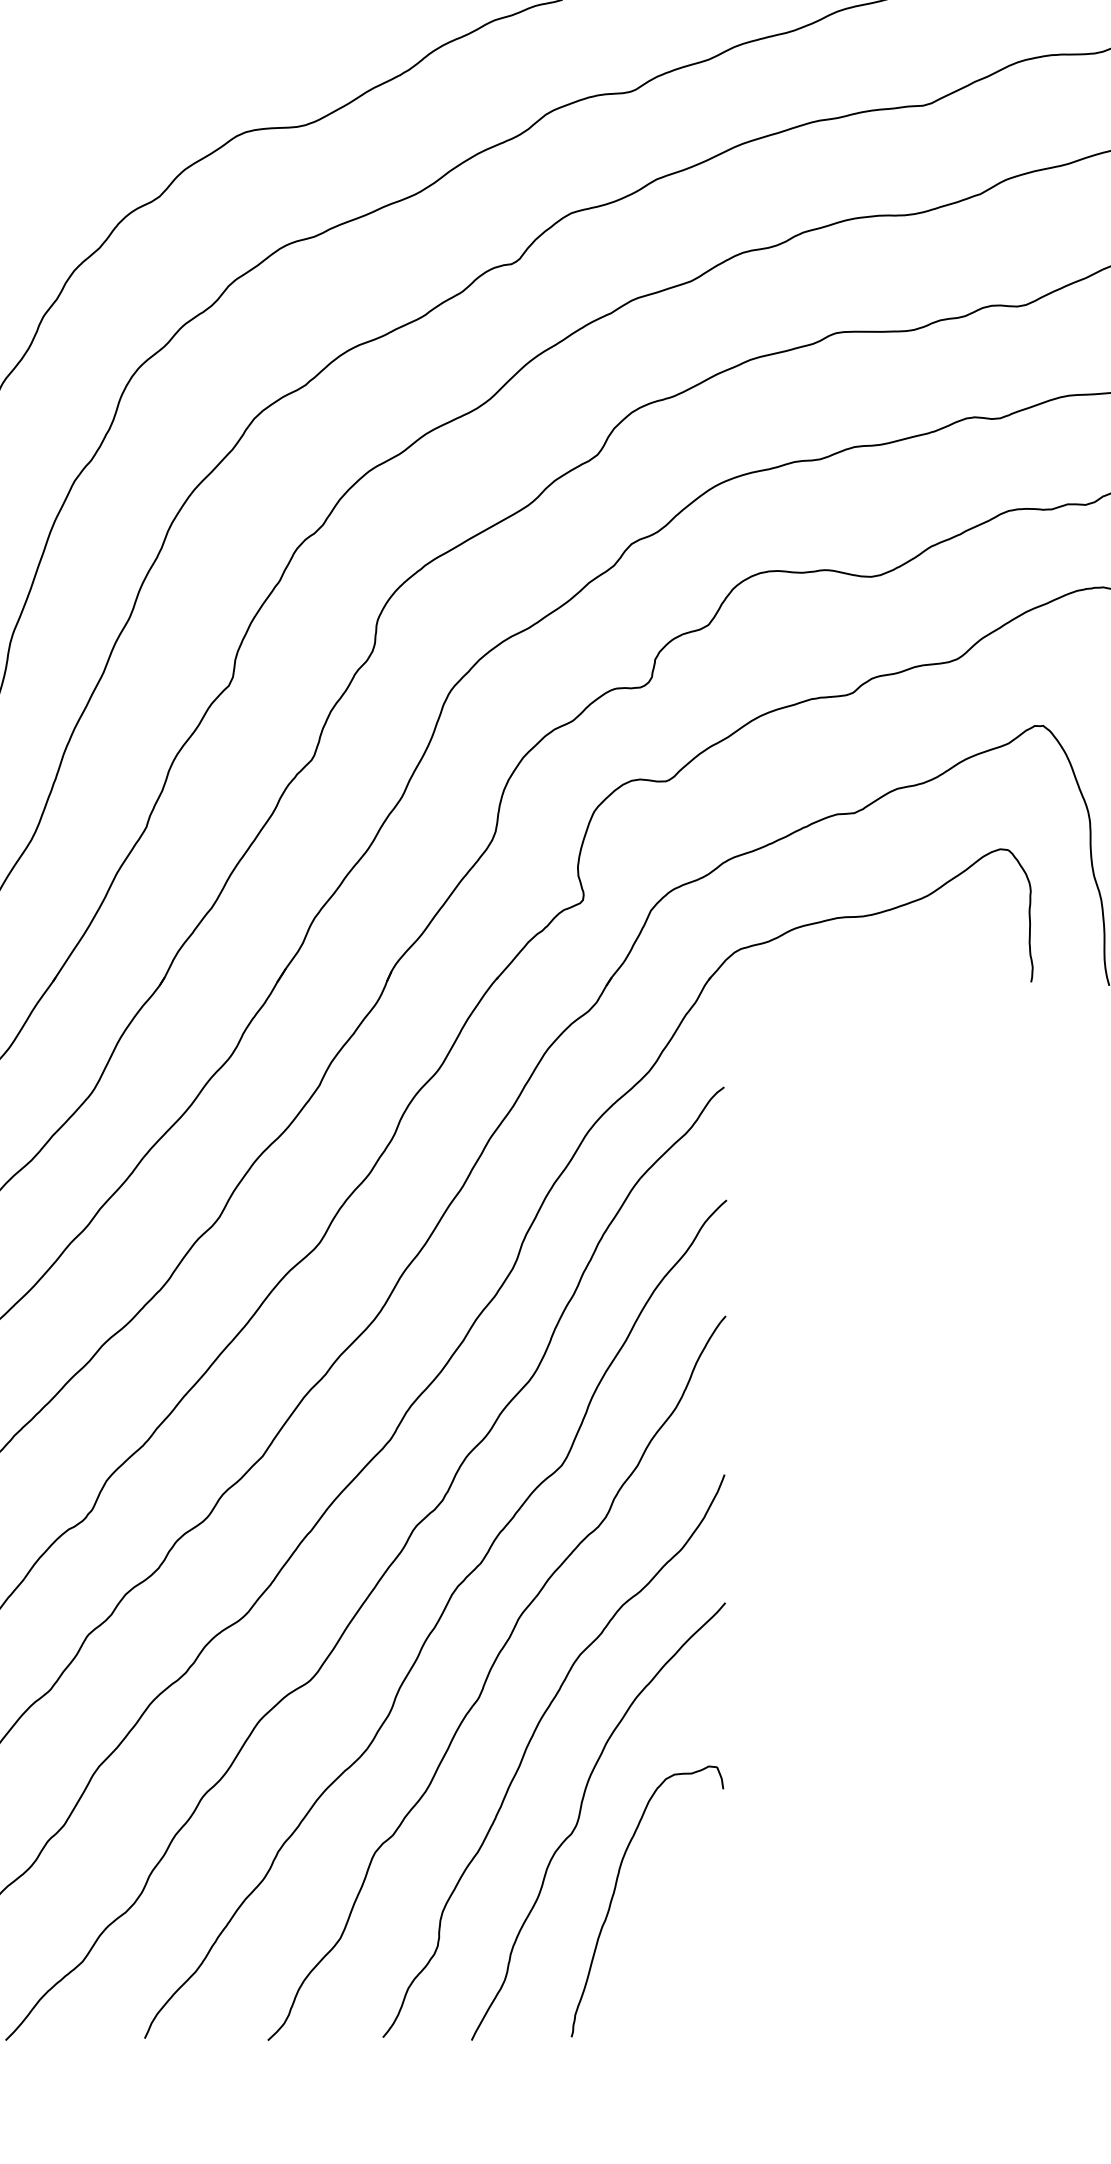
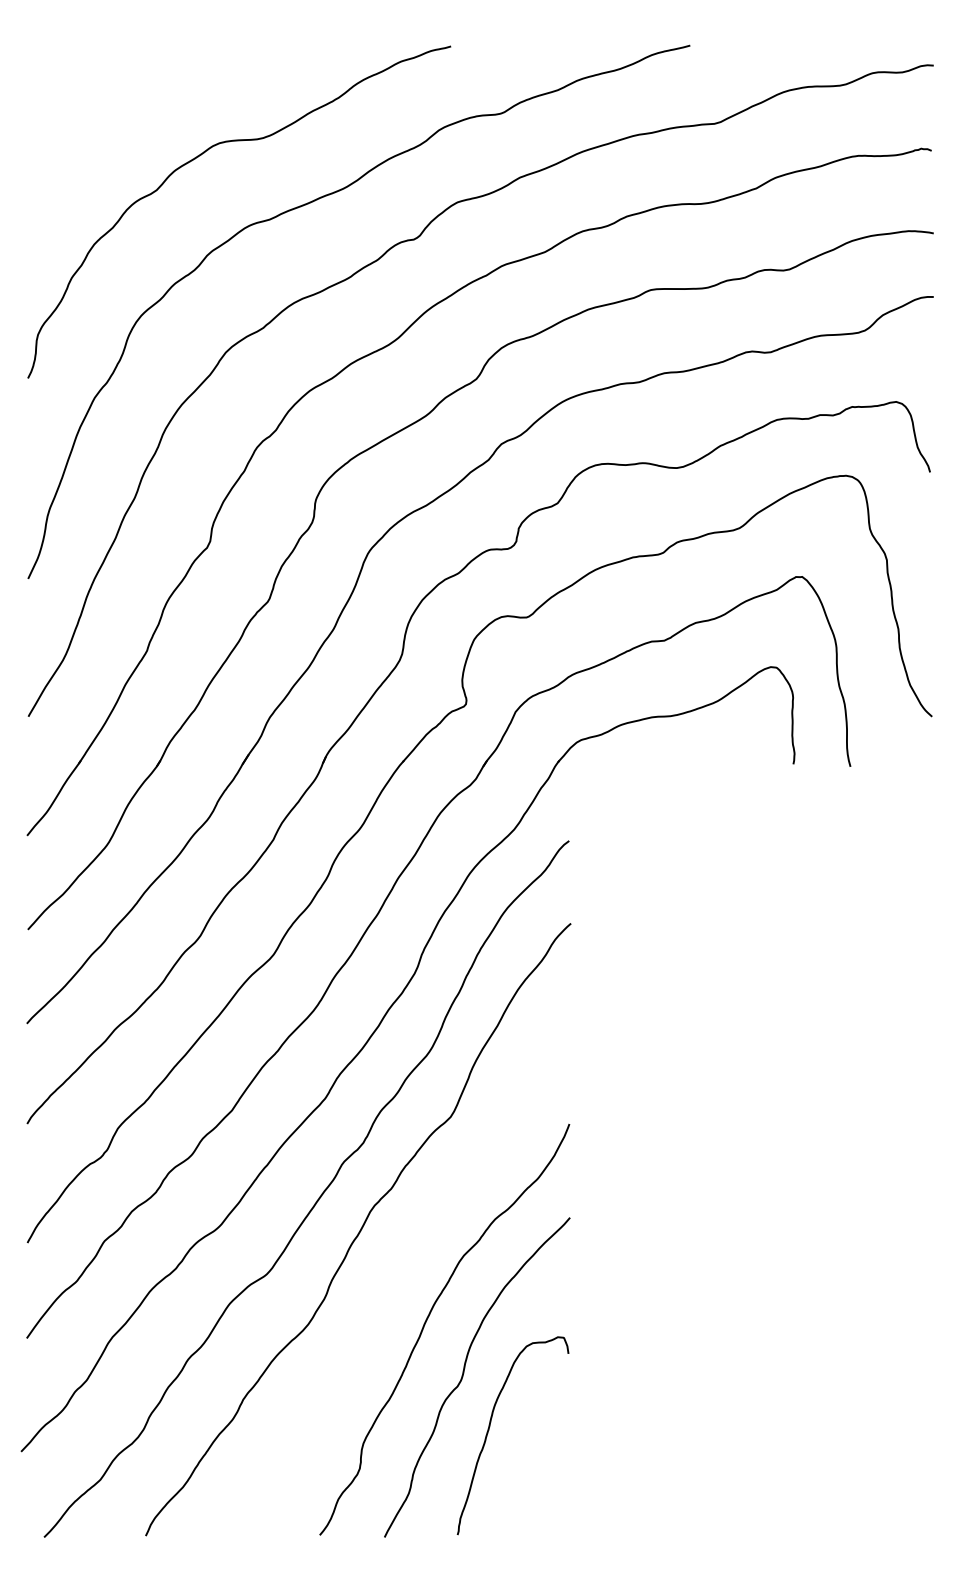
curve: (490, 1673) -> (398, 1269), removed

